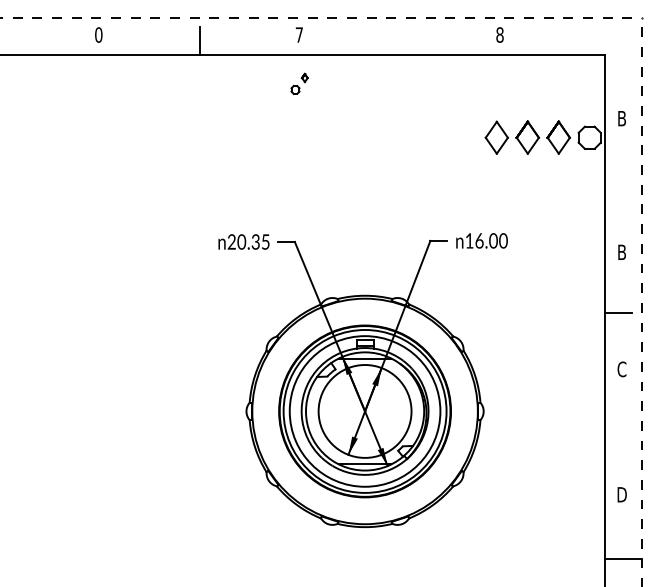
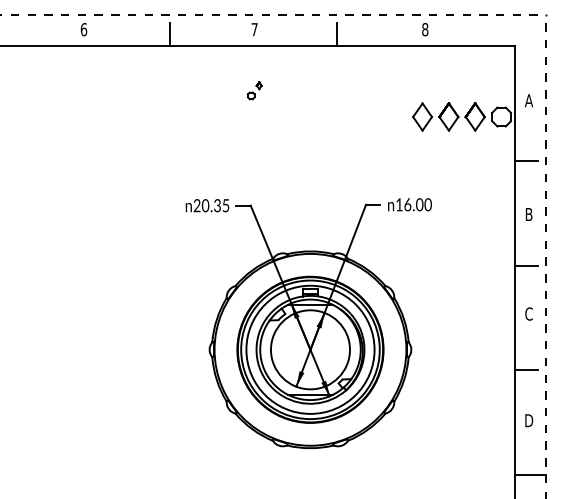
text: (98, 34) -> (83, 29), 0 -> 6
line: (396, 40) -> (337, 34), added
part: (299, 83) -> (254, 90), moved
text: (621, 118) -> (528, 100), B -> A
line: (618, 189) -> (526, 161), added
line: (618, 435) -> (526, 370), added

